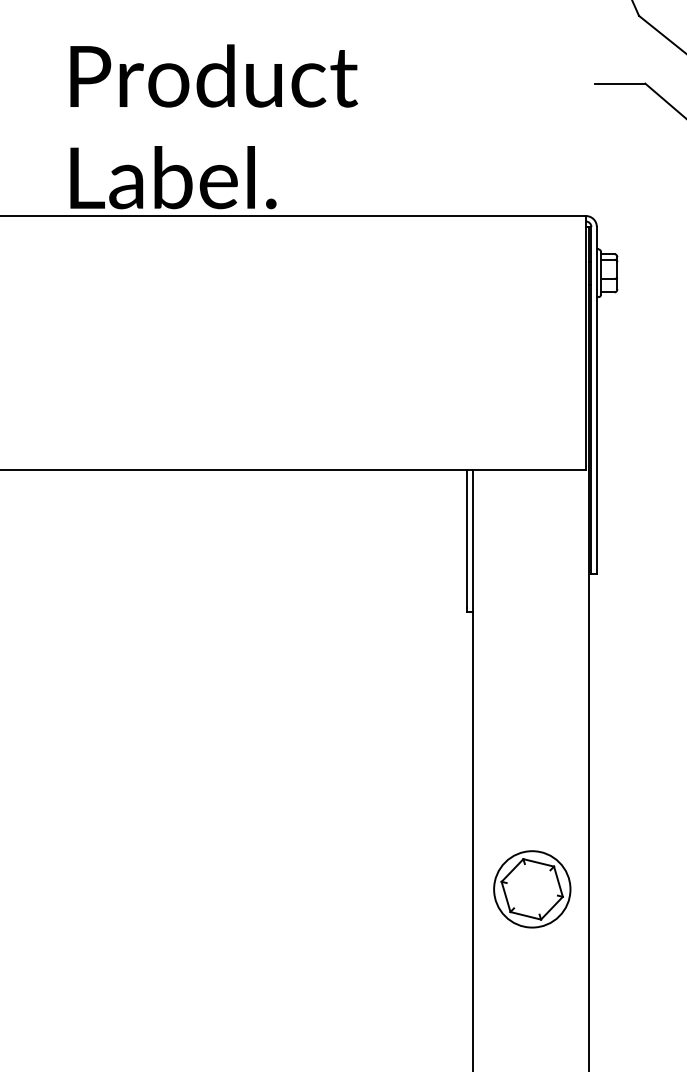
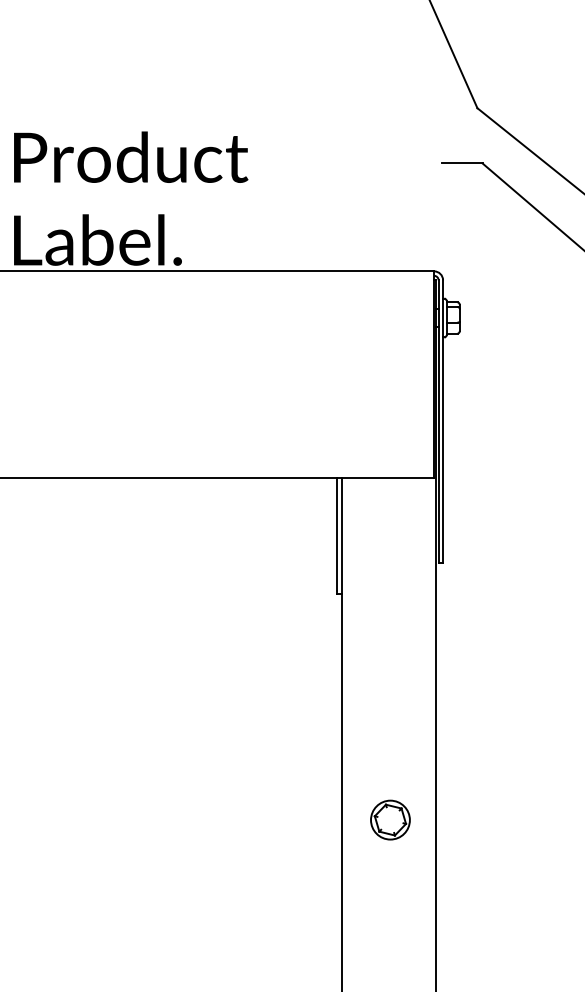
part: (532, 888) -> (390, 819), size x0.62

